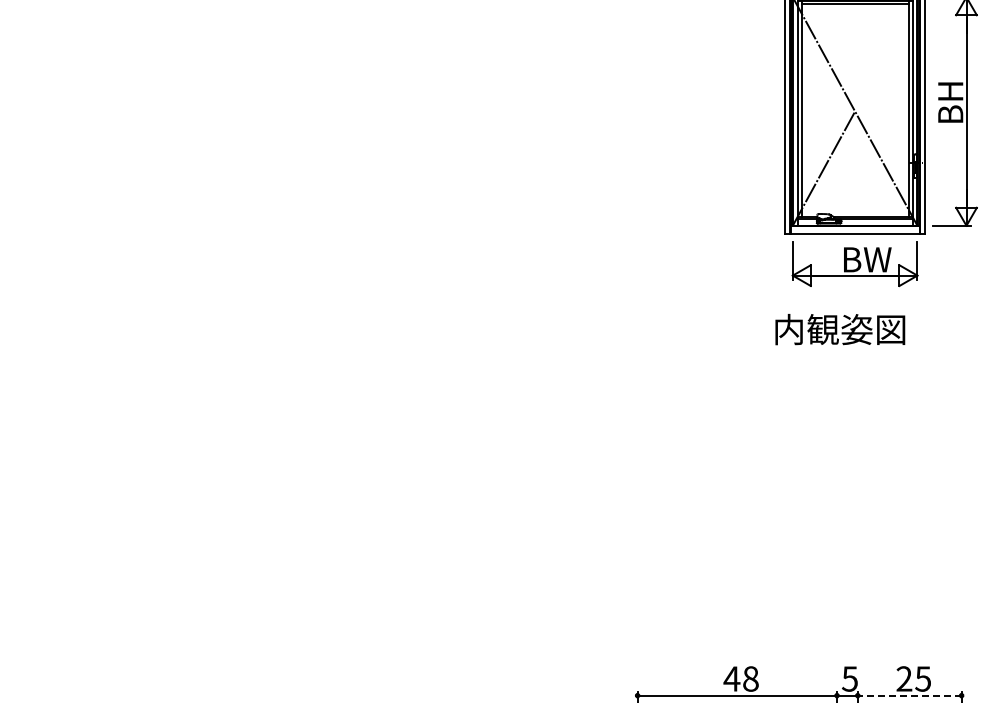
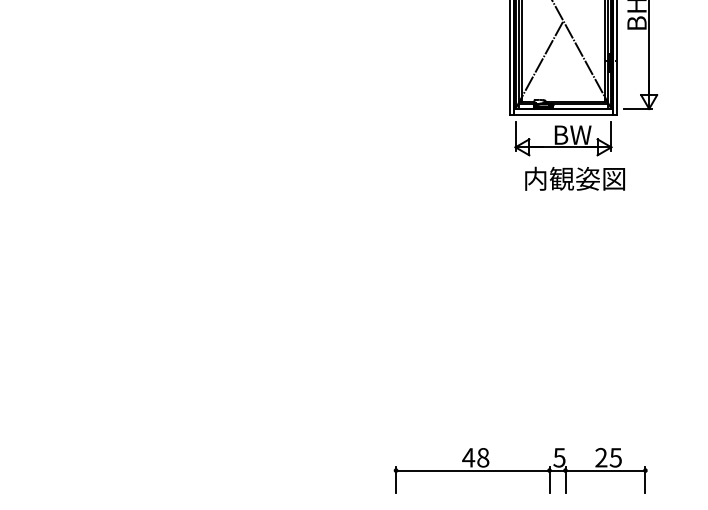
text: (840, 329) -> (575, 178), moved
line: (909, 695) -> (605, 470), dashed -> solid

